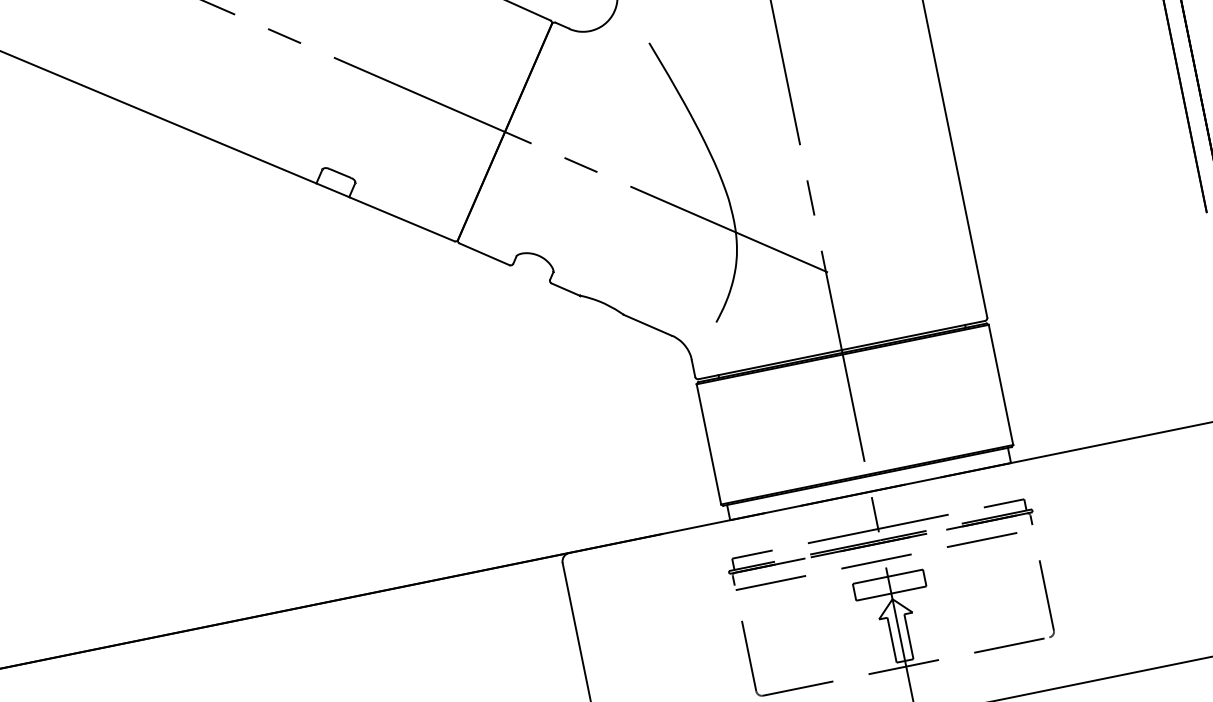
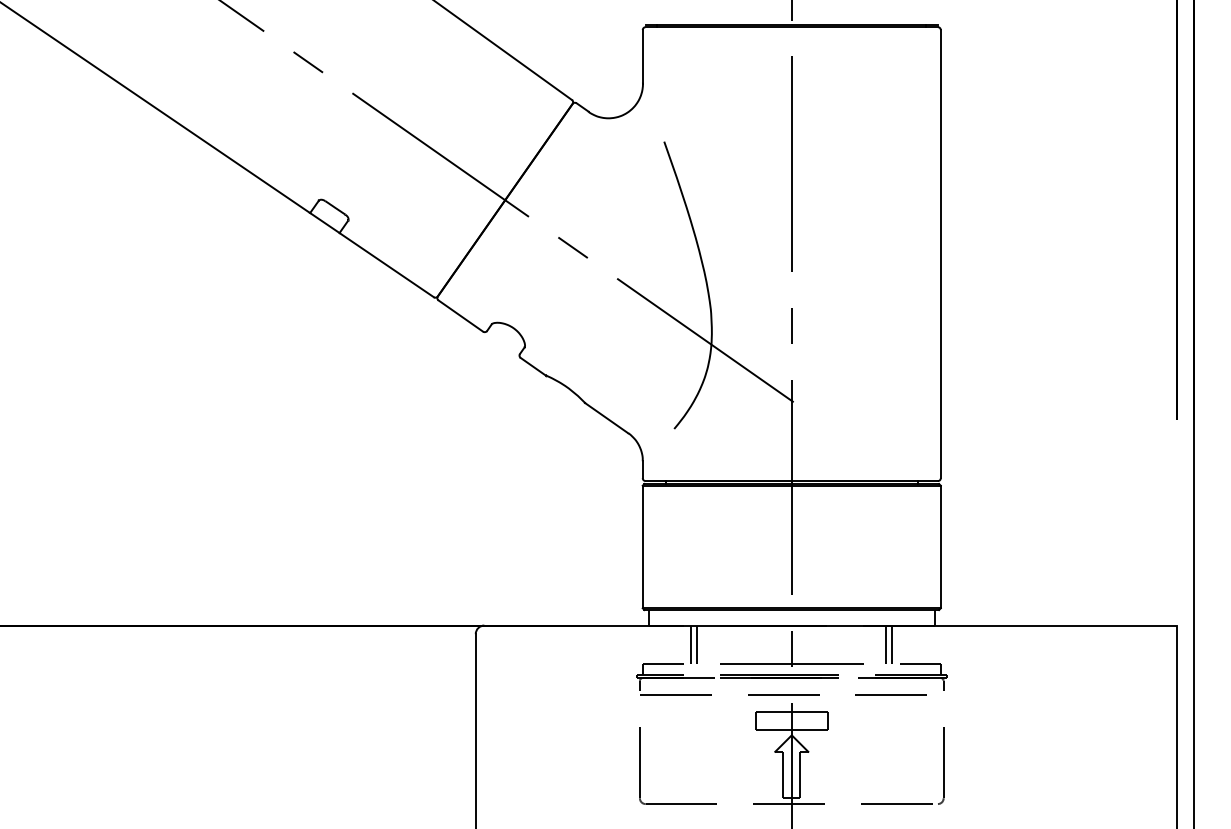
line: (973, 490) -> (892, 644), added
line: (967, 491) -> (886, 644), added
line: (782, 529) -> (697, 644), added
line: (776, 530) -> (691, 644), added

